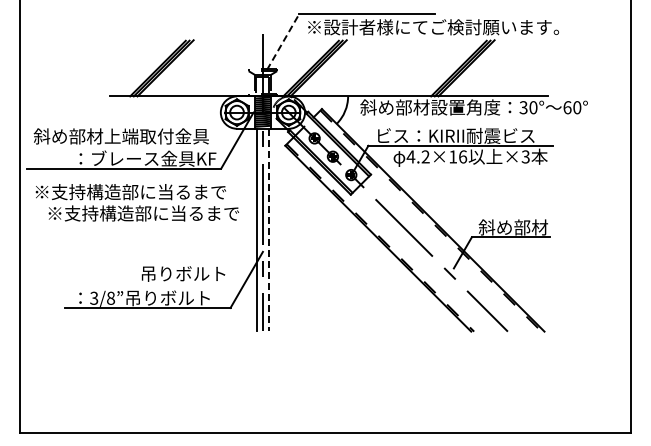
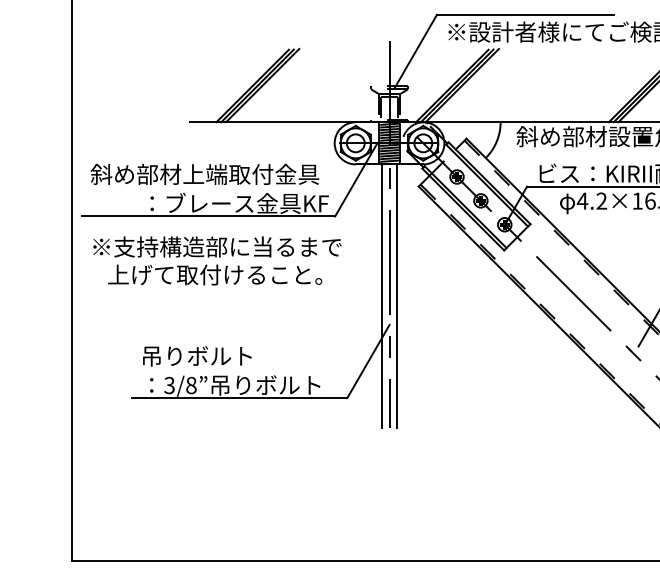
line: (283, 41) -> (416, 50), dashed -> solid
text: (142, 213) -> (232, 274), ※支持構造部に当るまで -> 上げて取付けること。
line: (268, 229) -> (396, 295), dashed -> solid
text: (183, 273) -> (197, 355), moved

